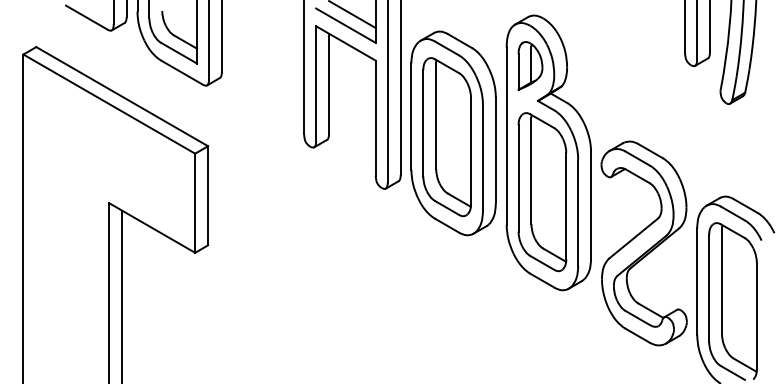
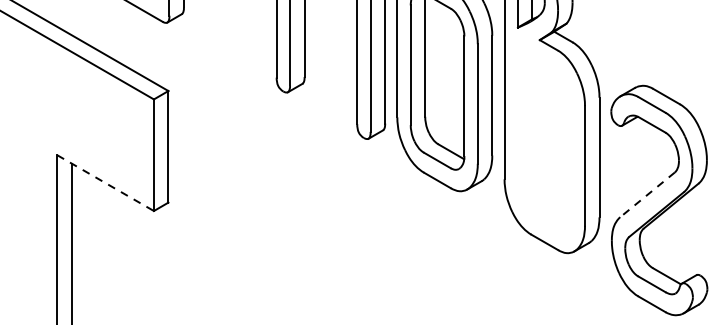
part: (542, 192) -> (544, 143), removed
line: (152, 228) -> (105, 183), solid -> dashed
line: (633, 238) -> (647, 194), solid -> dashed

